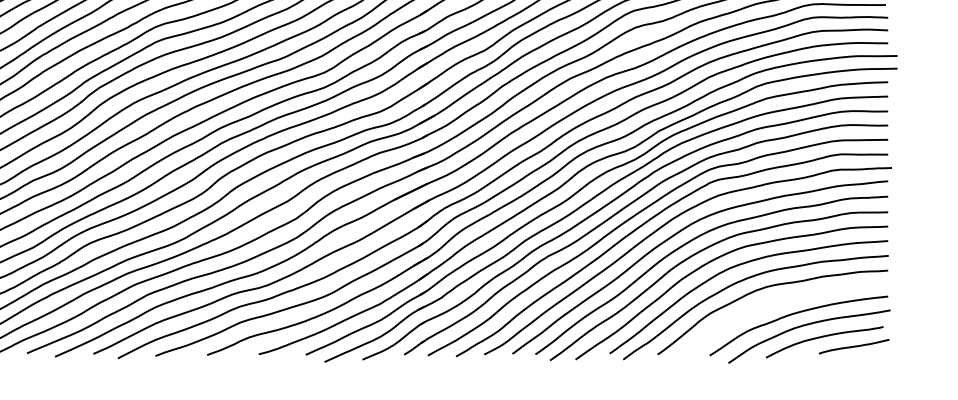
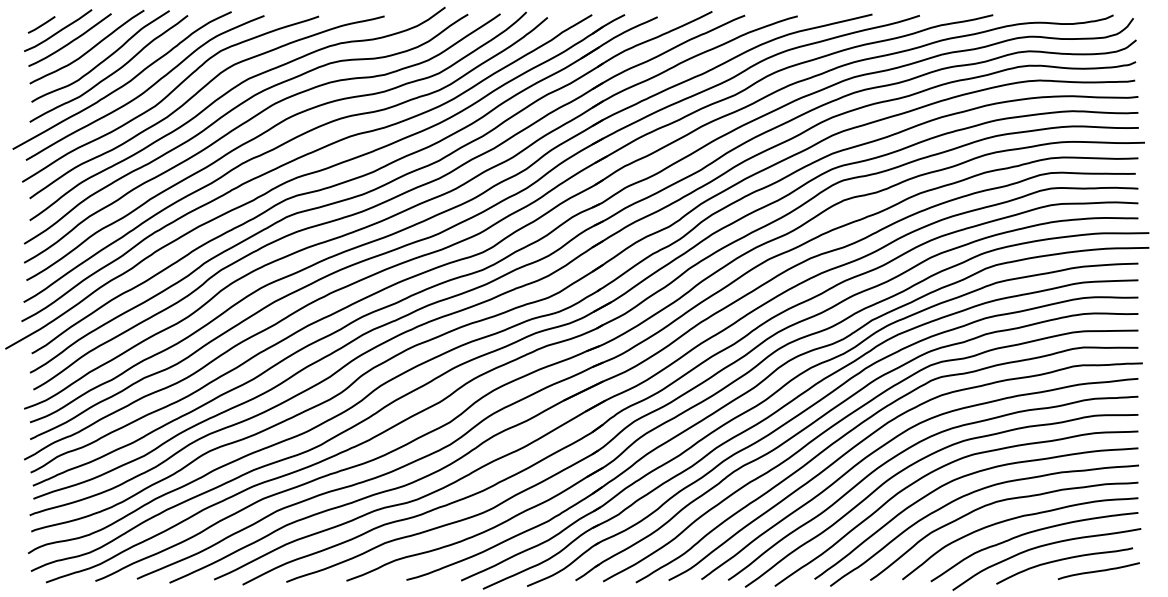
curve: (781, 302) -> (1014, 519), added

